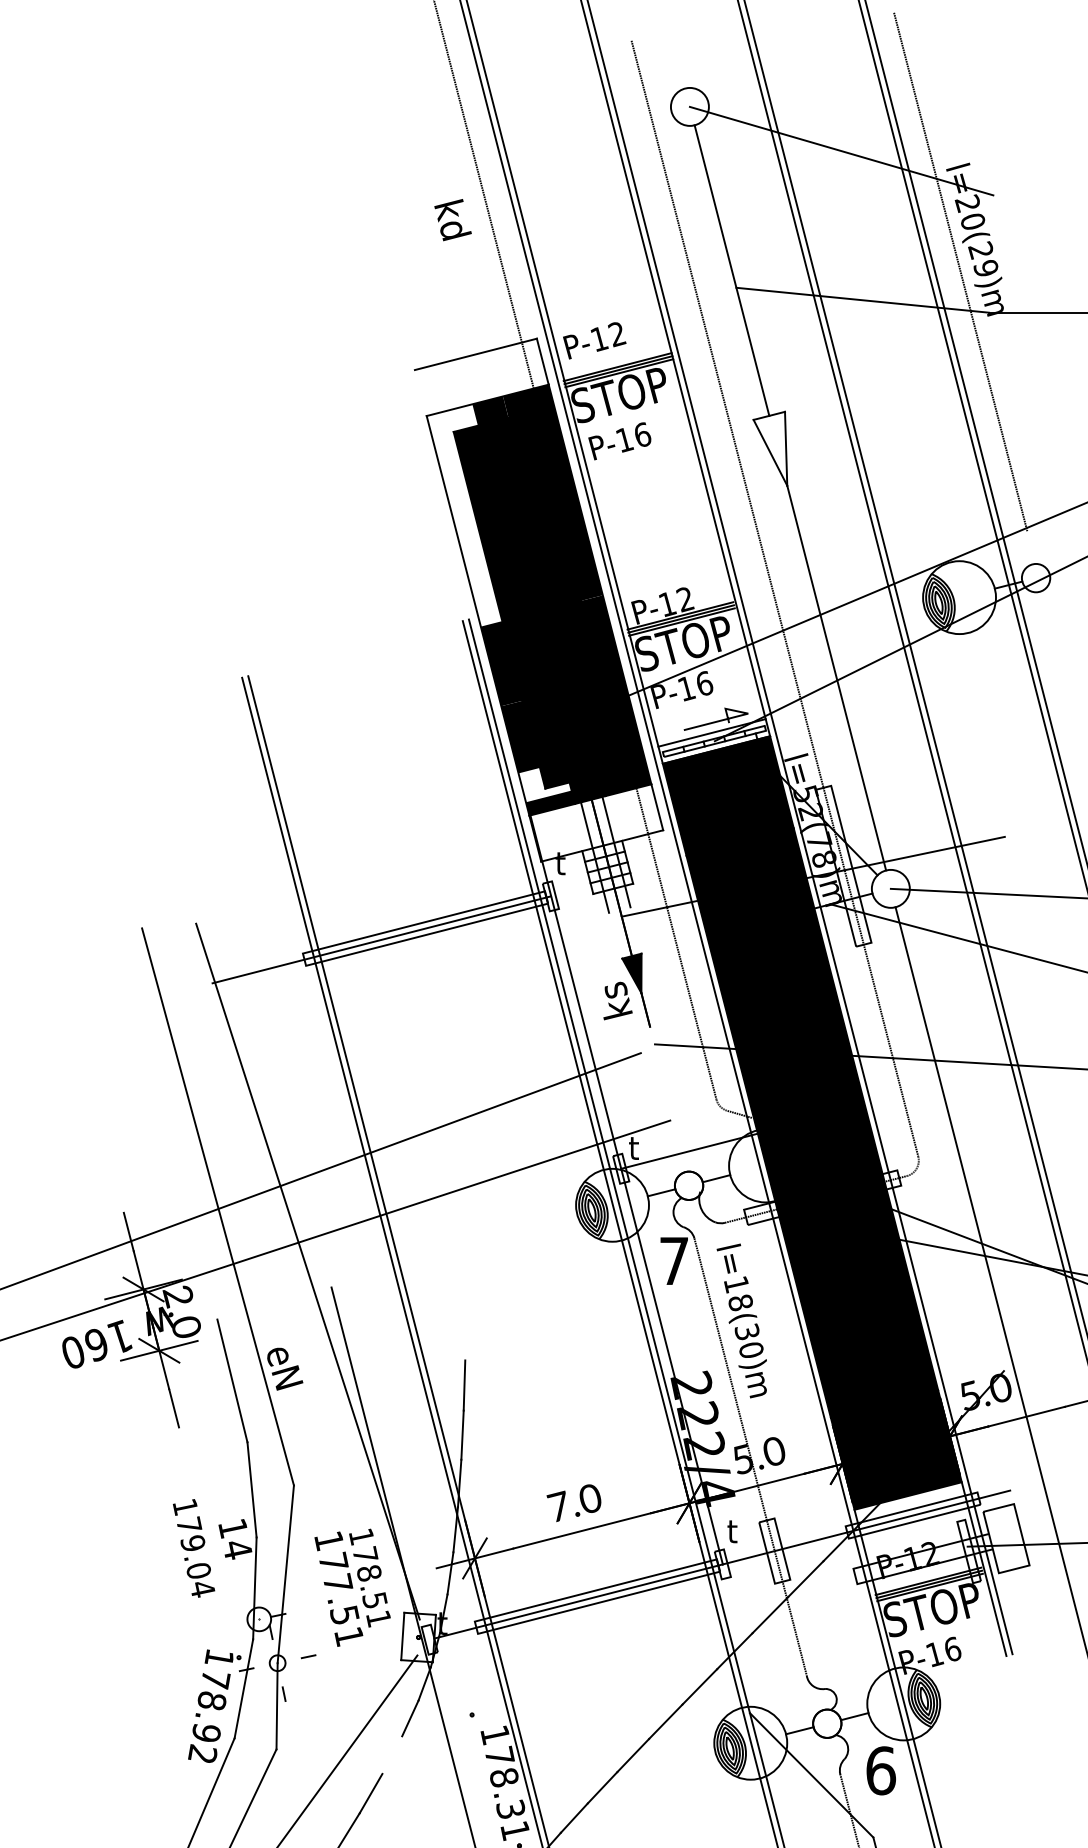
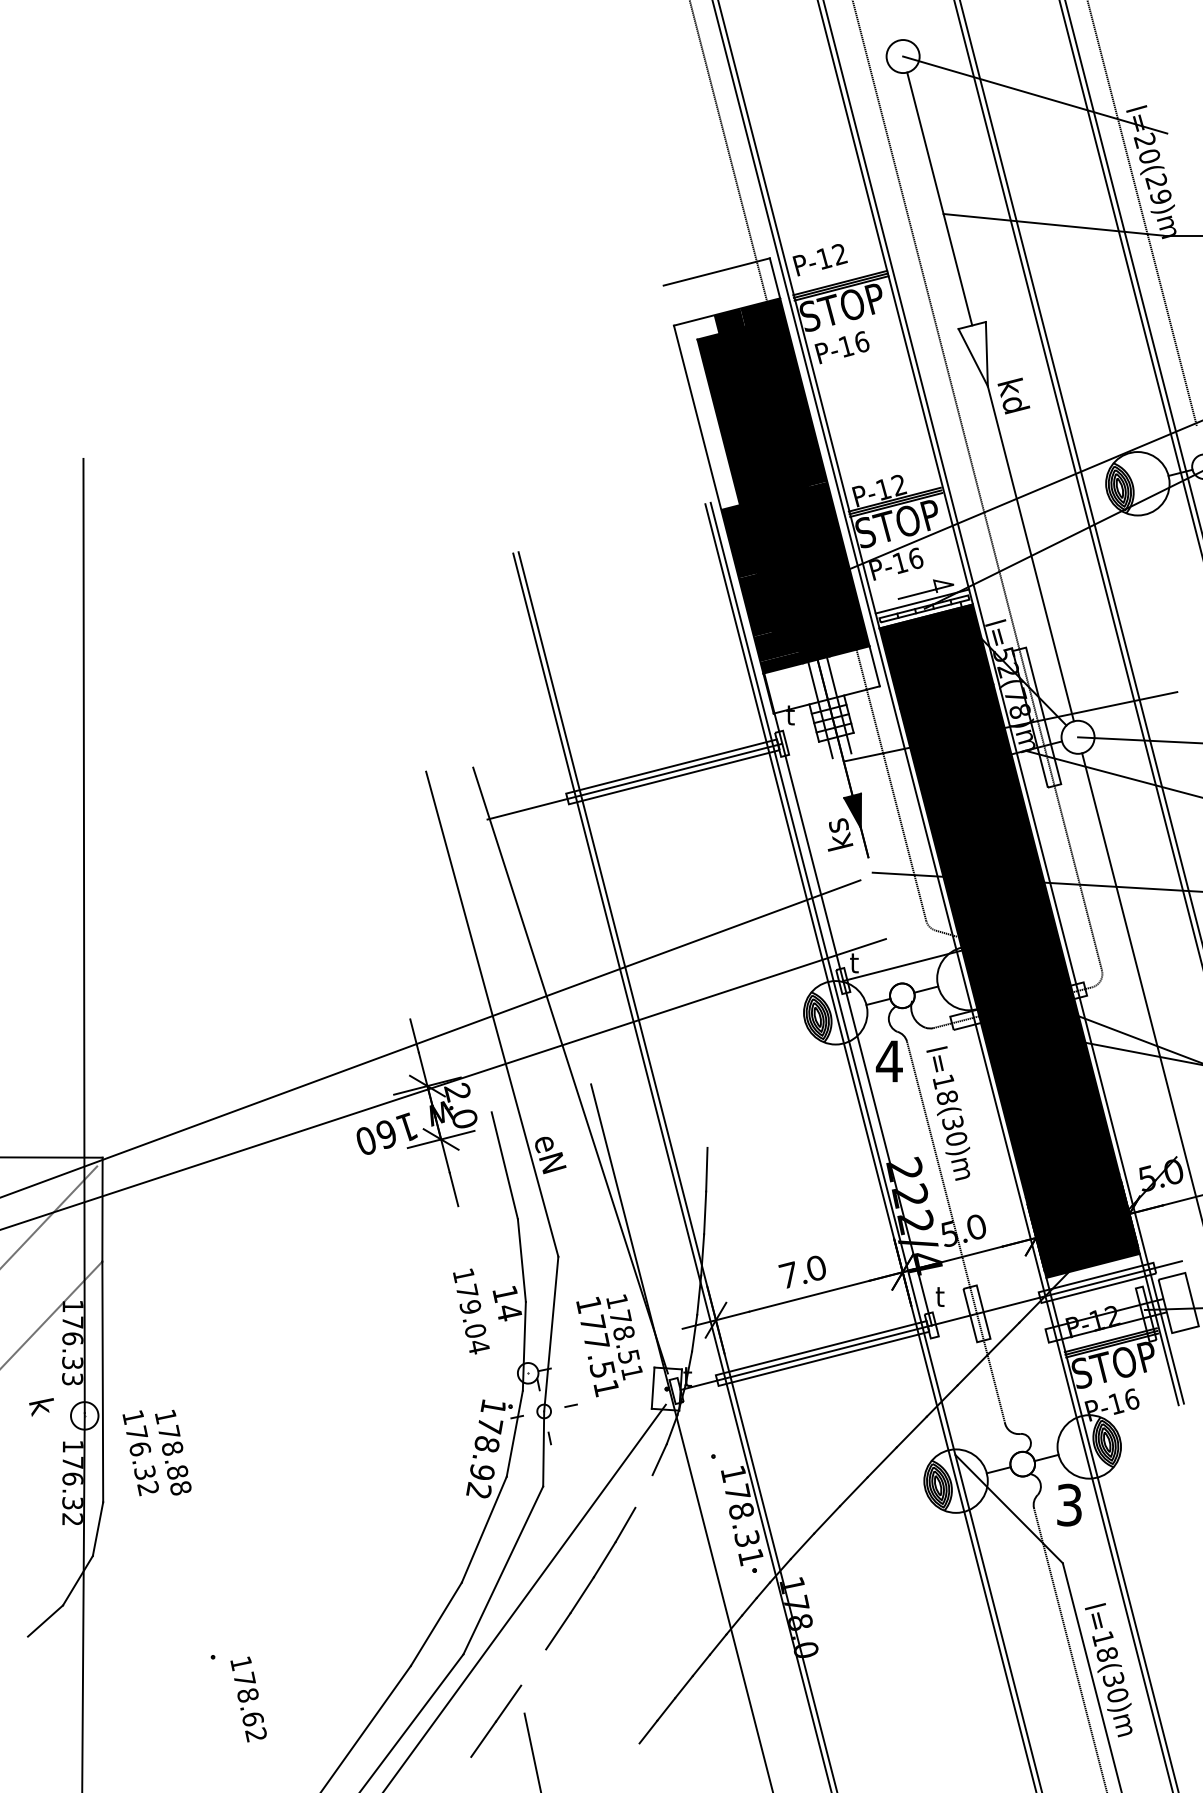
text: (452, 219) -> (1013, 395), moved
fill: (544, 784) -> (776, 646), added
text: (673, 1261) -> (888, 1061), 7 -> 4
text: (881, 1770) -> (1069, 1504), 6 -> 3

